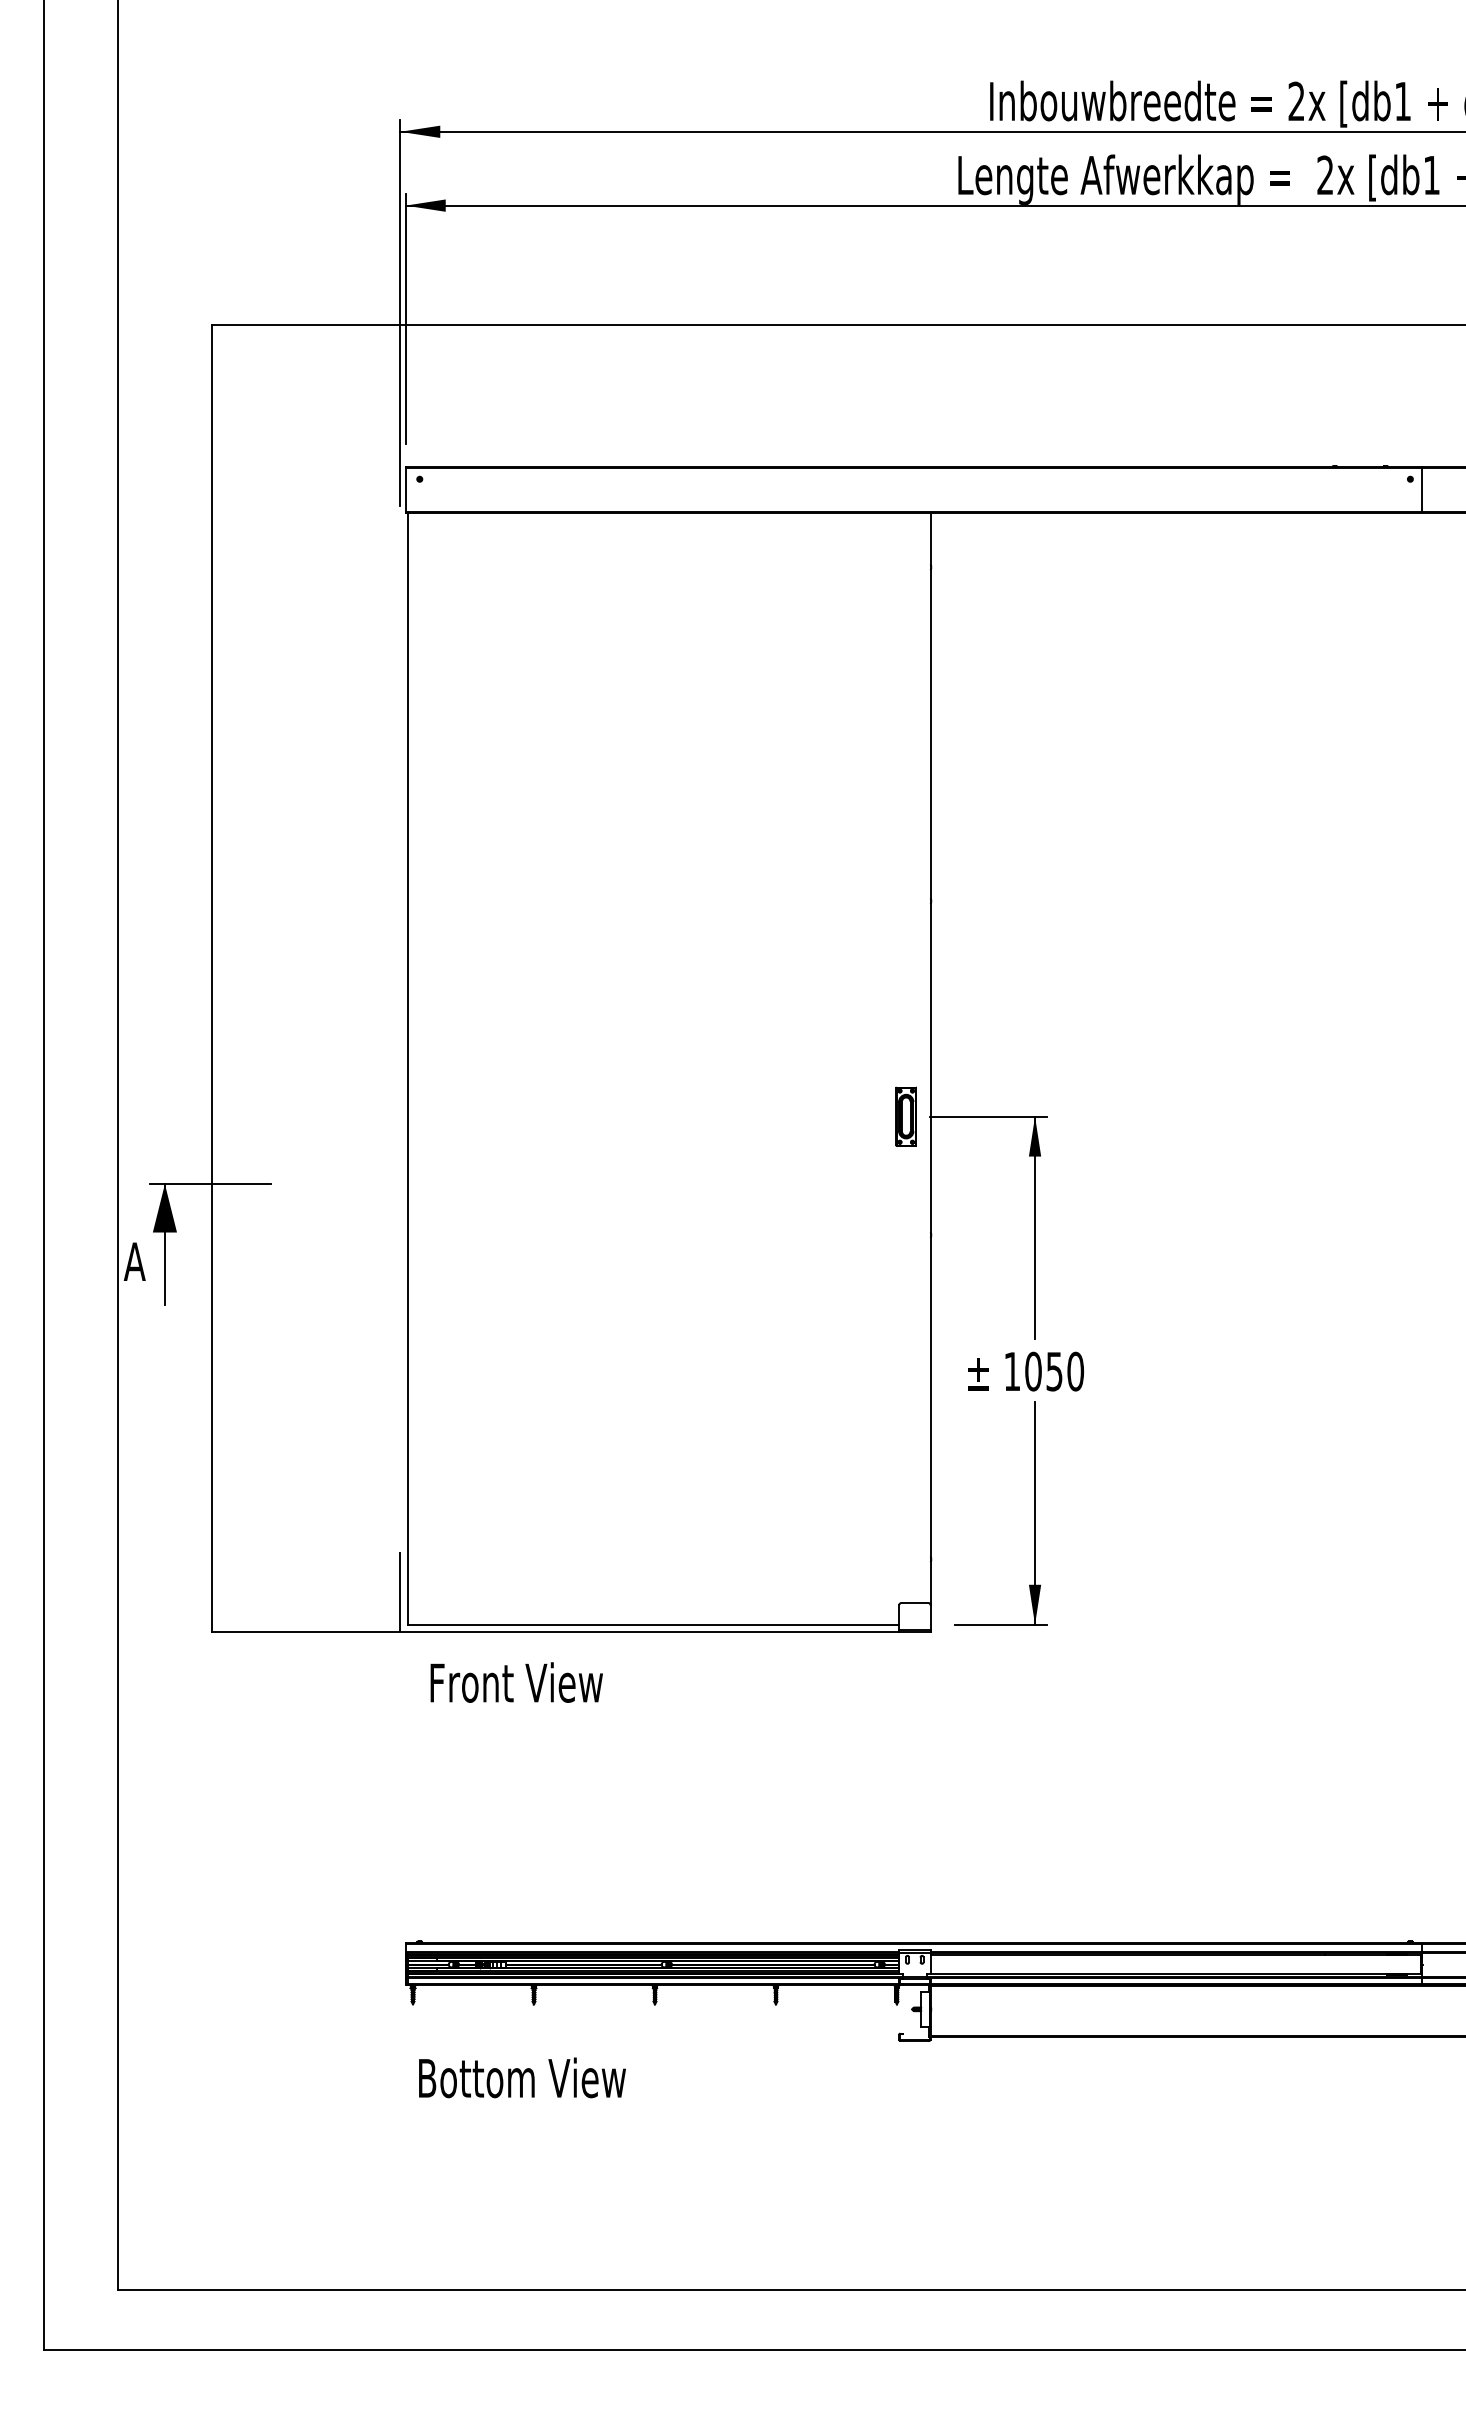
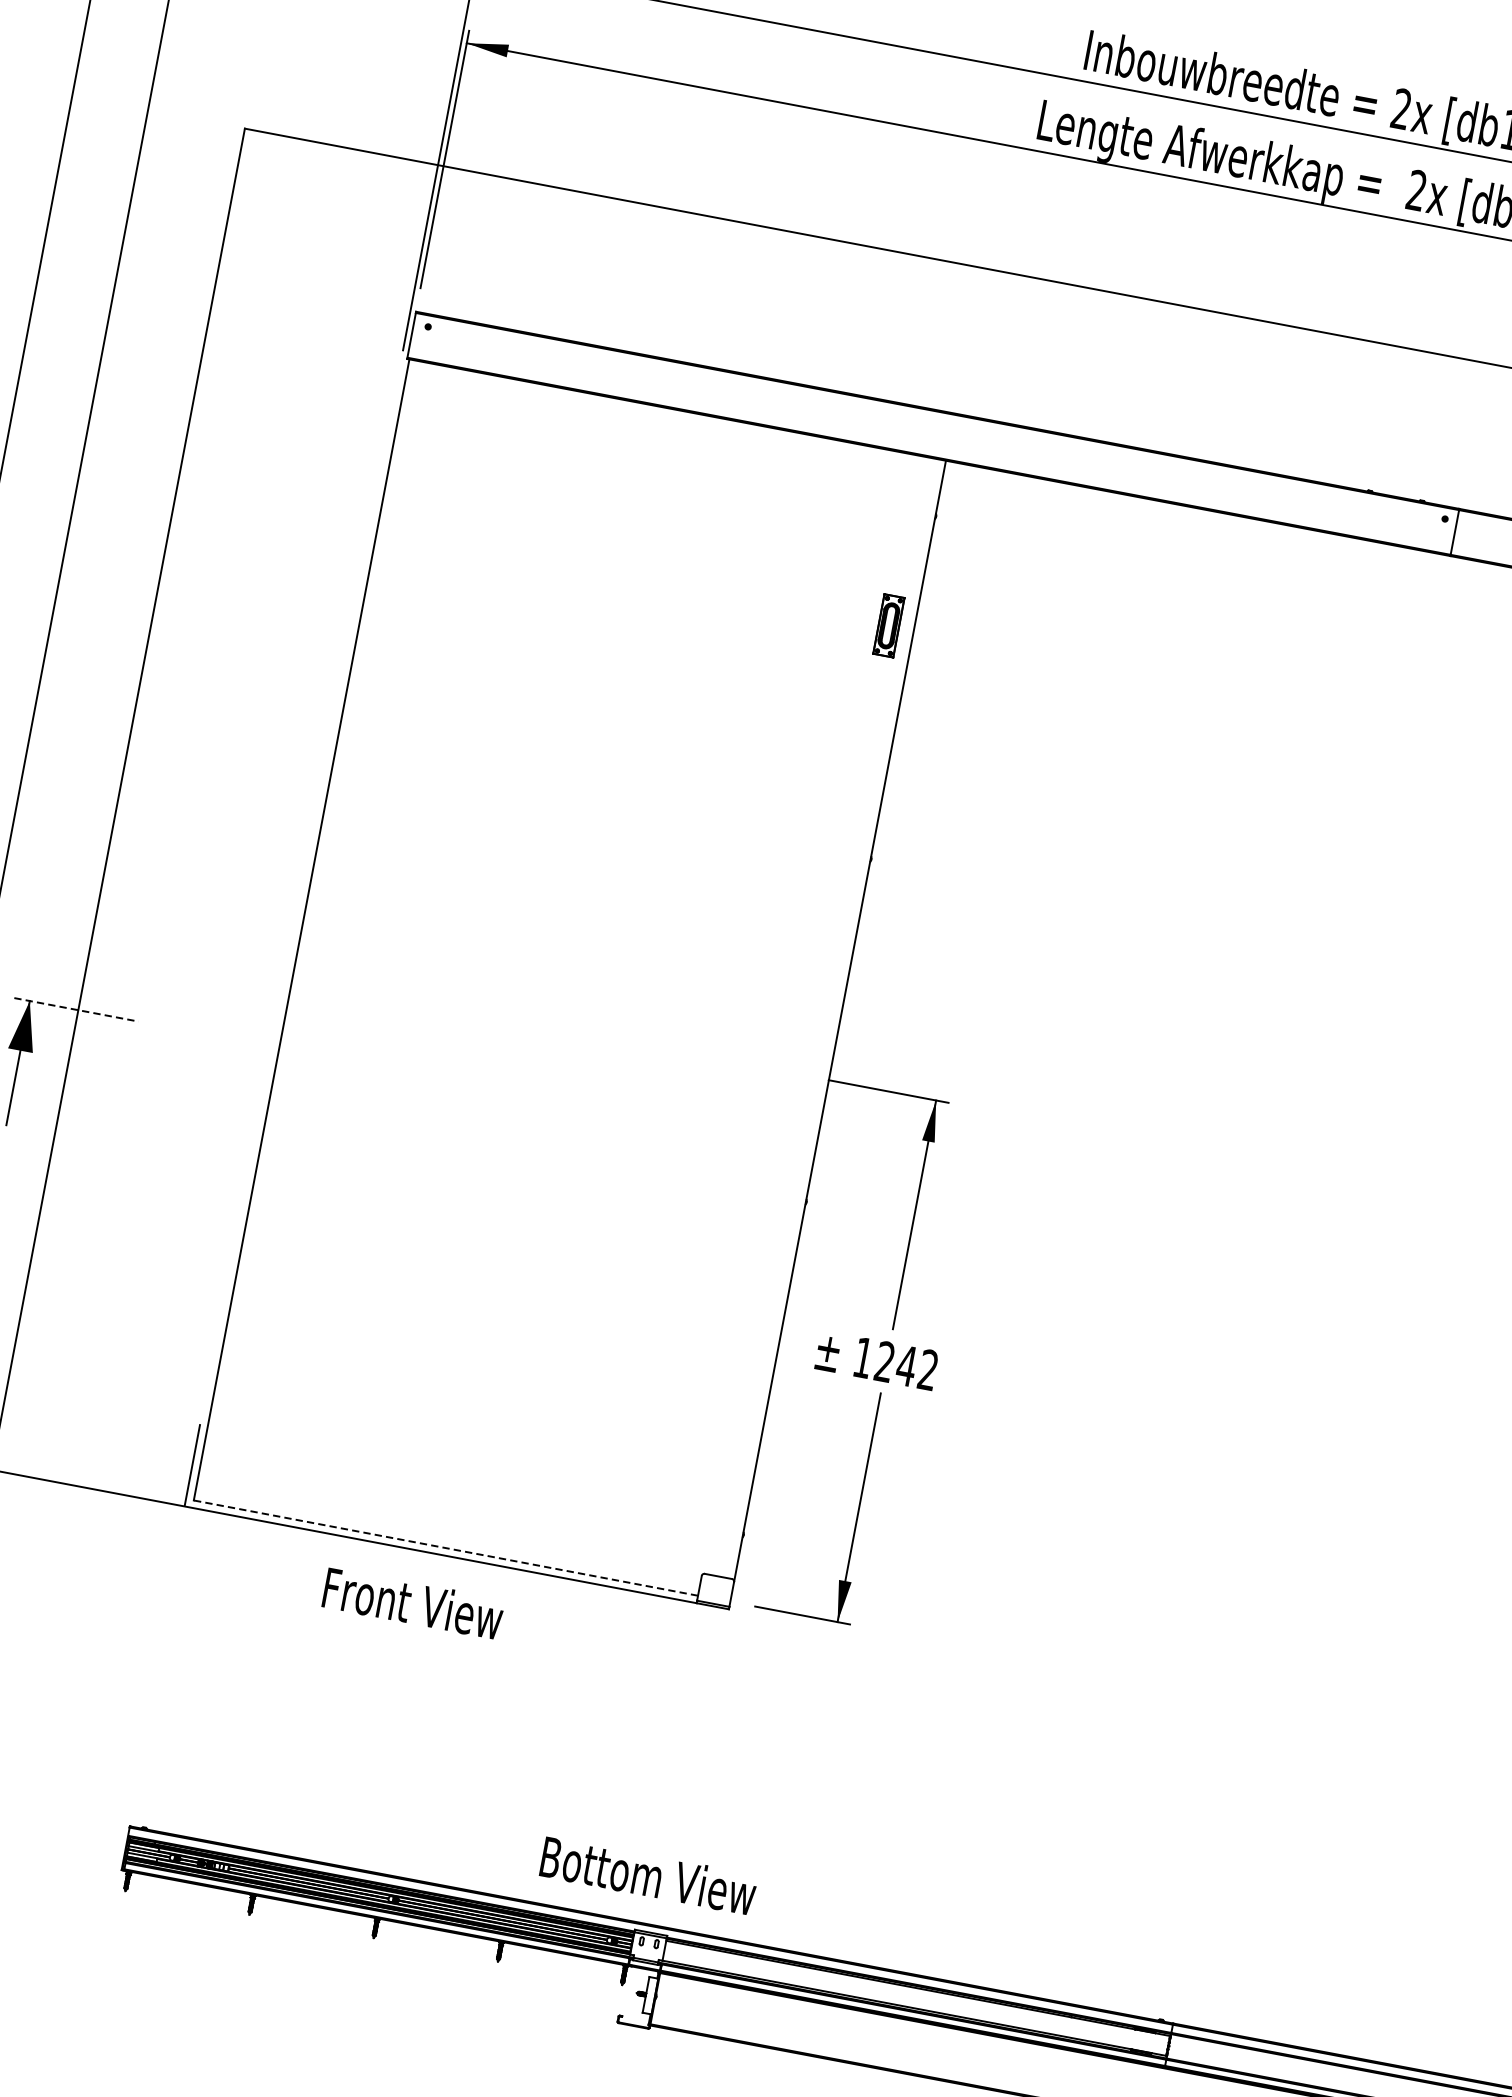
part: (905, 1116) -> (888, 625), moved
line: (210, 1184) -> (76, 1010), solid -> dashed
text: (1054, 1371) -> (906, 1365), 1050 -> 1242
line: (653, 1624) -> (445, 1547), solid -> dashed
text: (516, 1682) -> (413, 1603), moved
text: (522, 2077) -> (648, 1875), moved

